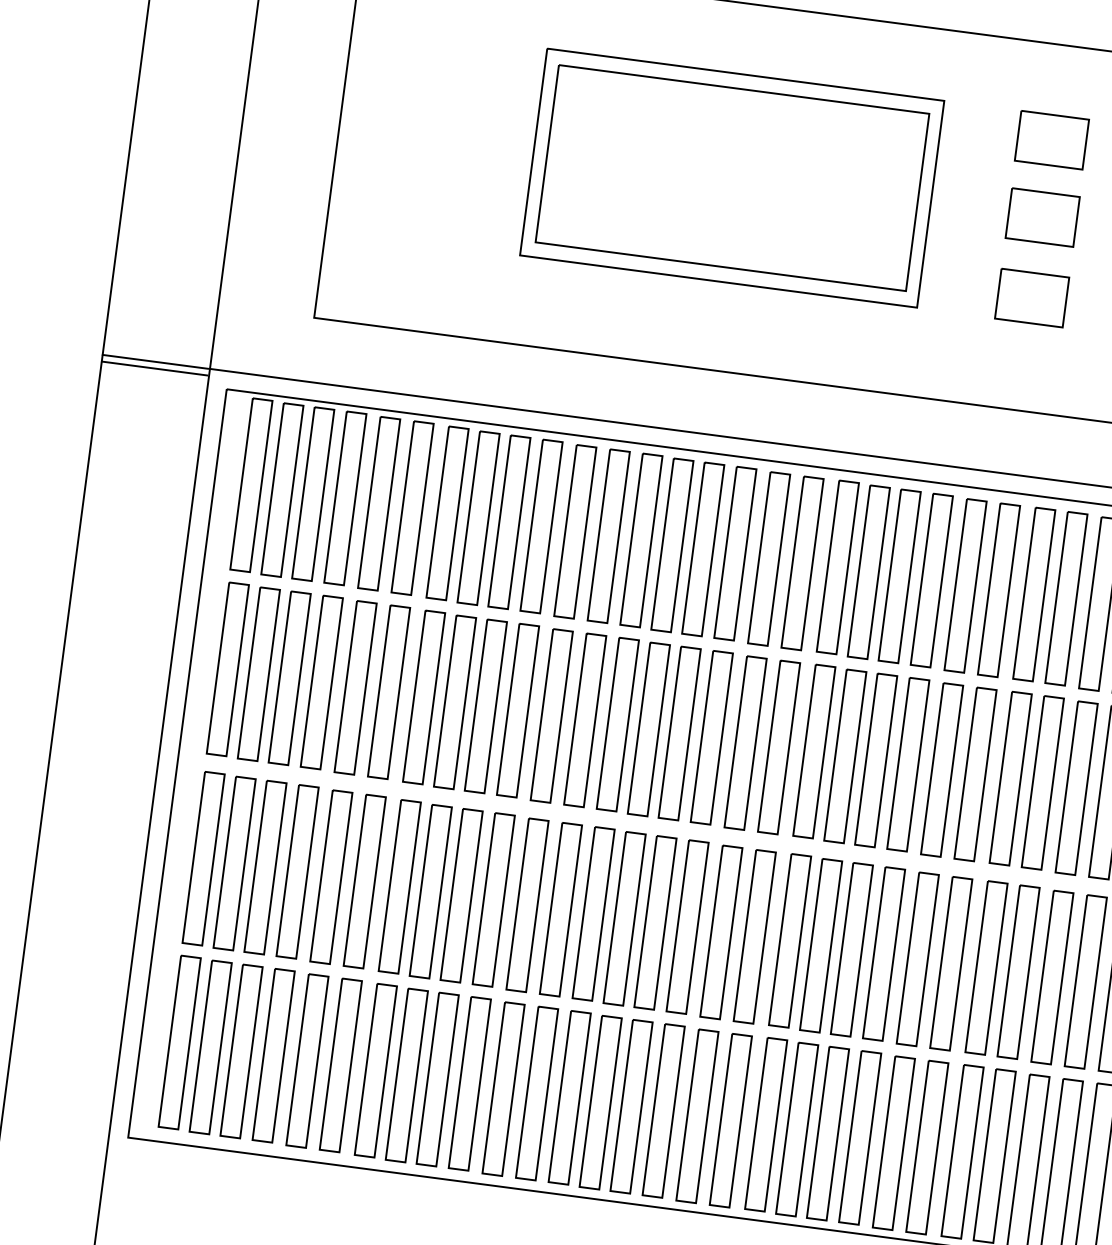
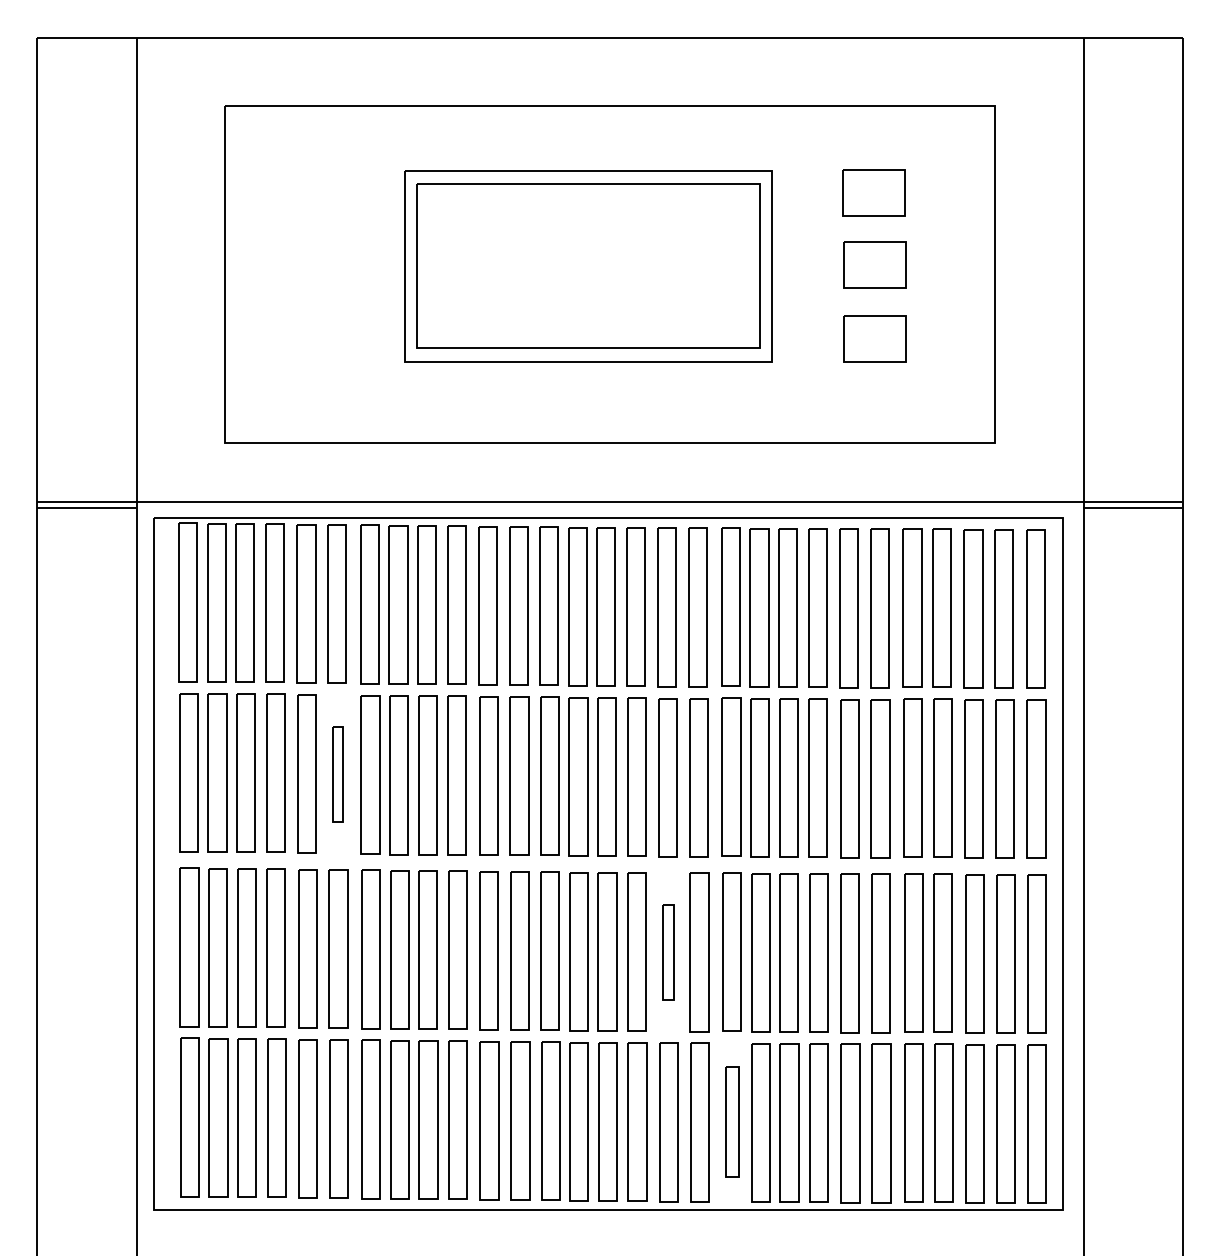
part: (388, 691) -> (337, 773), size x0.6
part: (721, 932) -> (668, 952), size x0.6
part: (765, 1124) -> (731, 1121), size x0.7

